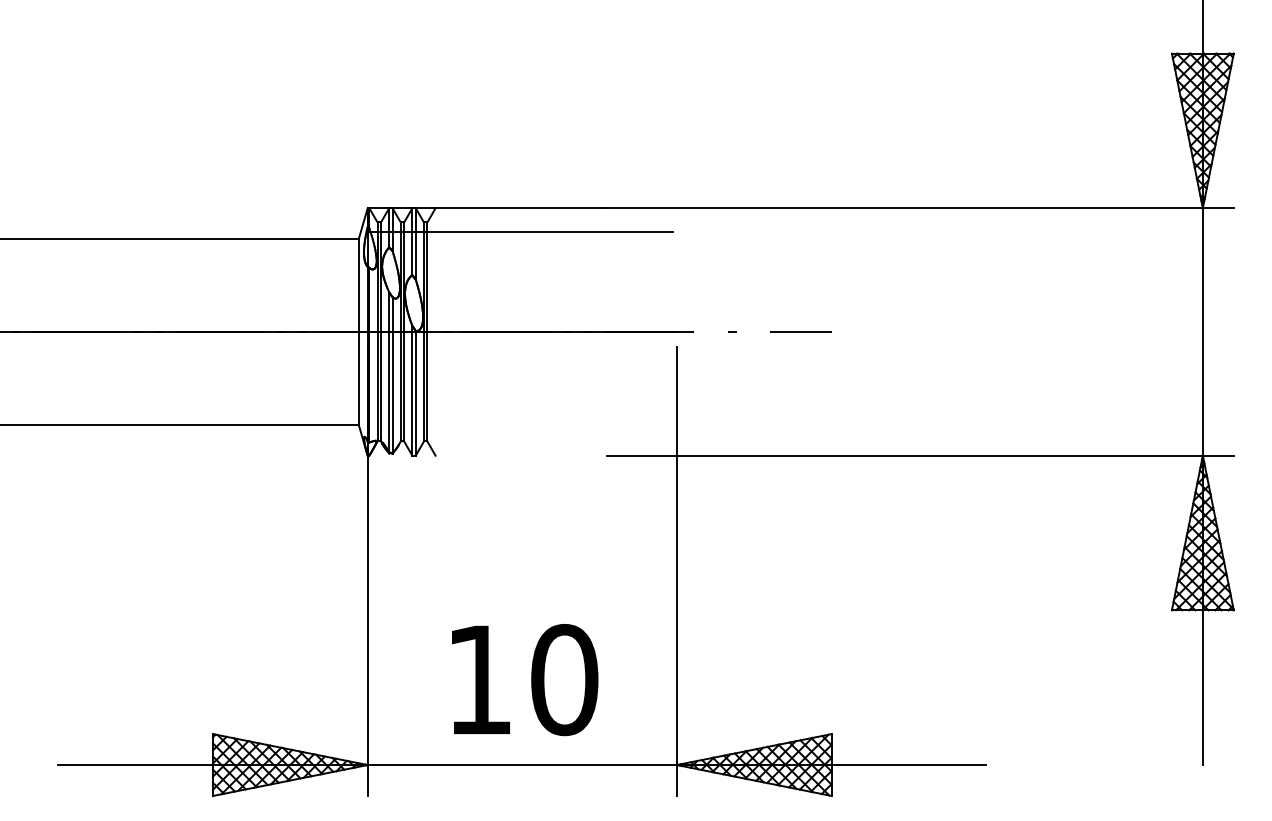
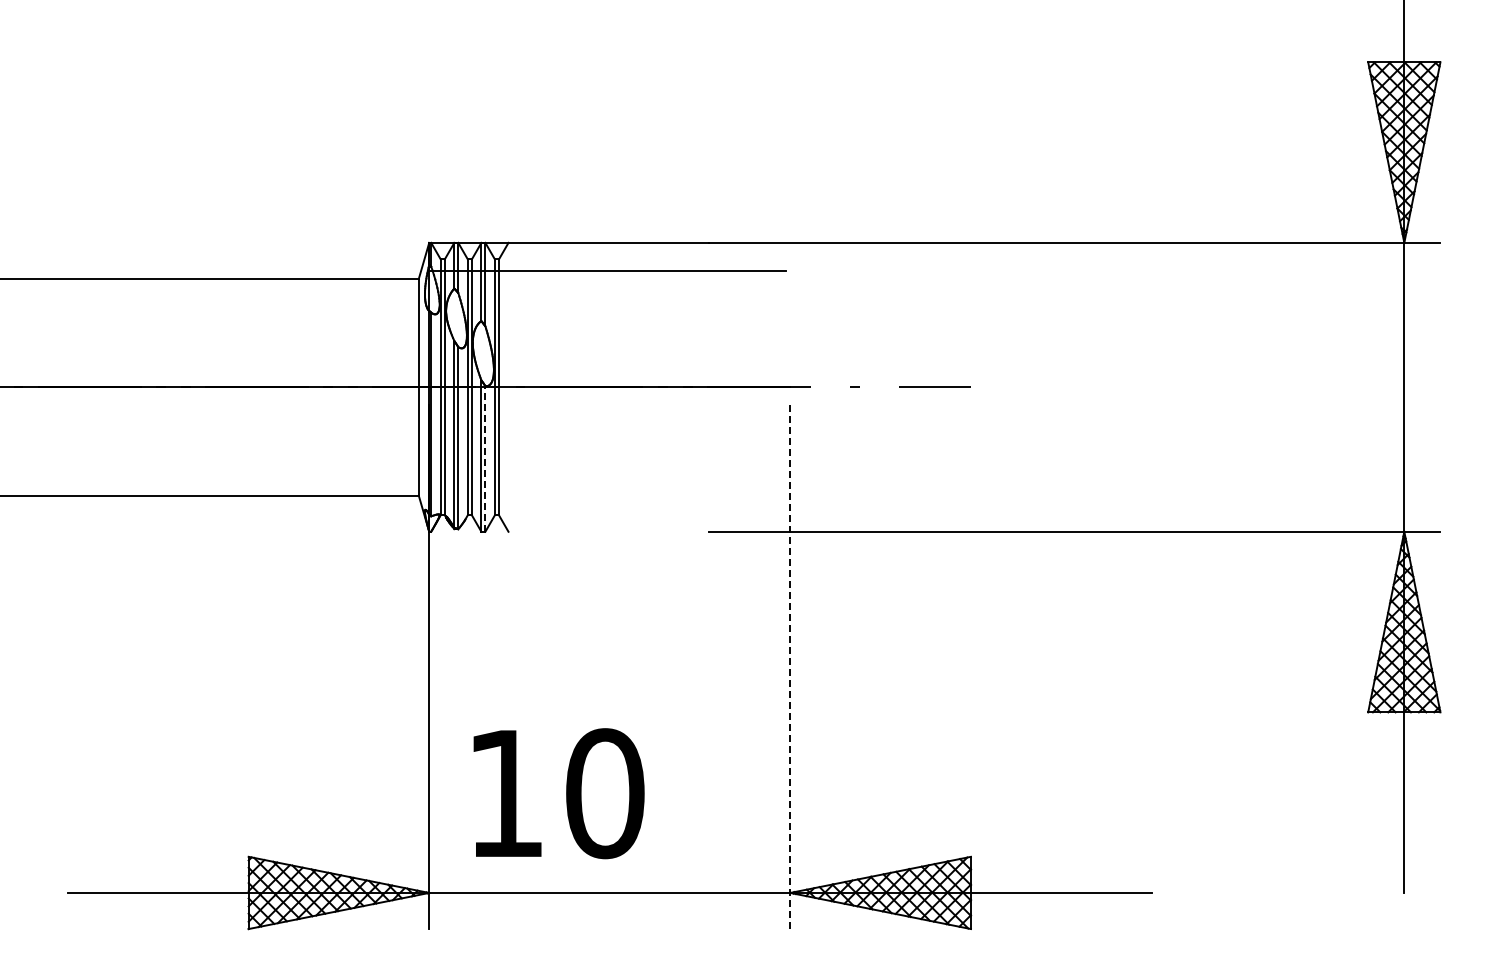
line: (415, 392) -> (485, 458), solid -> dashed
line: (677, 571) -> (790, 667), solid -> dashed
text: (524, 679) -> (558, 793), moved

